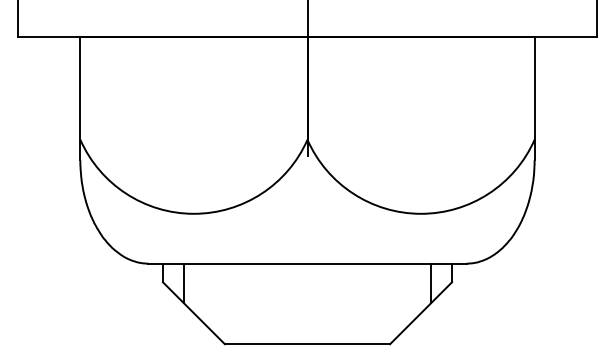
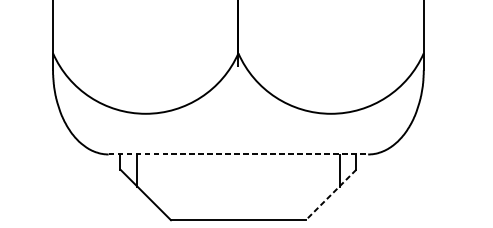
line: (307, 263) -> (238, 154), solid -> dashed
line: (421, 313) -> (331, 195), solid -> dashed

